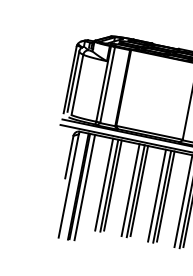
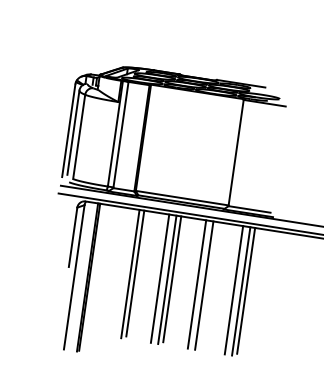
line: (103, 184) -> (122, 272), removed
line: (84, 186) -> (96, 277), removed
line: (166, 196) -> (209, 284), removed

